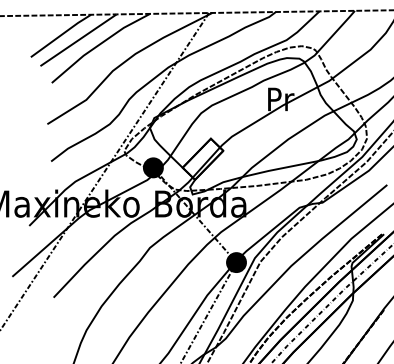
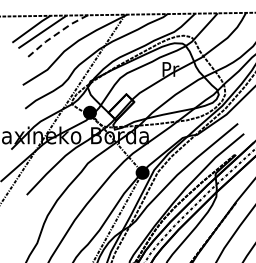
line: (97, 45) -> (54, 35), solid -> dashed

